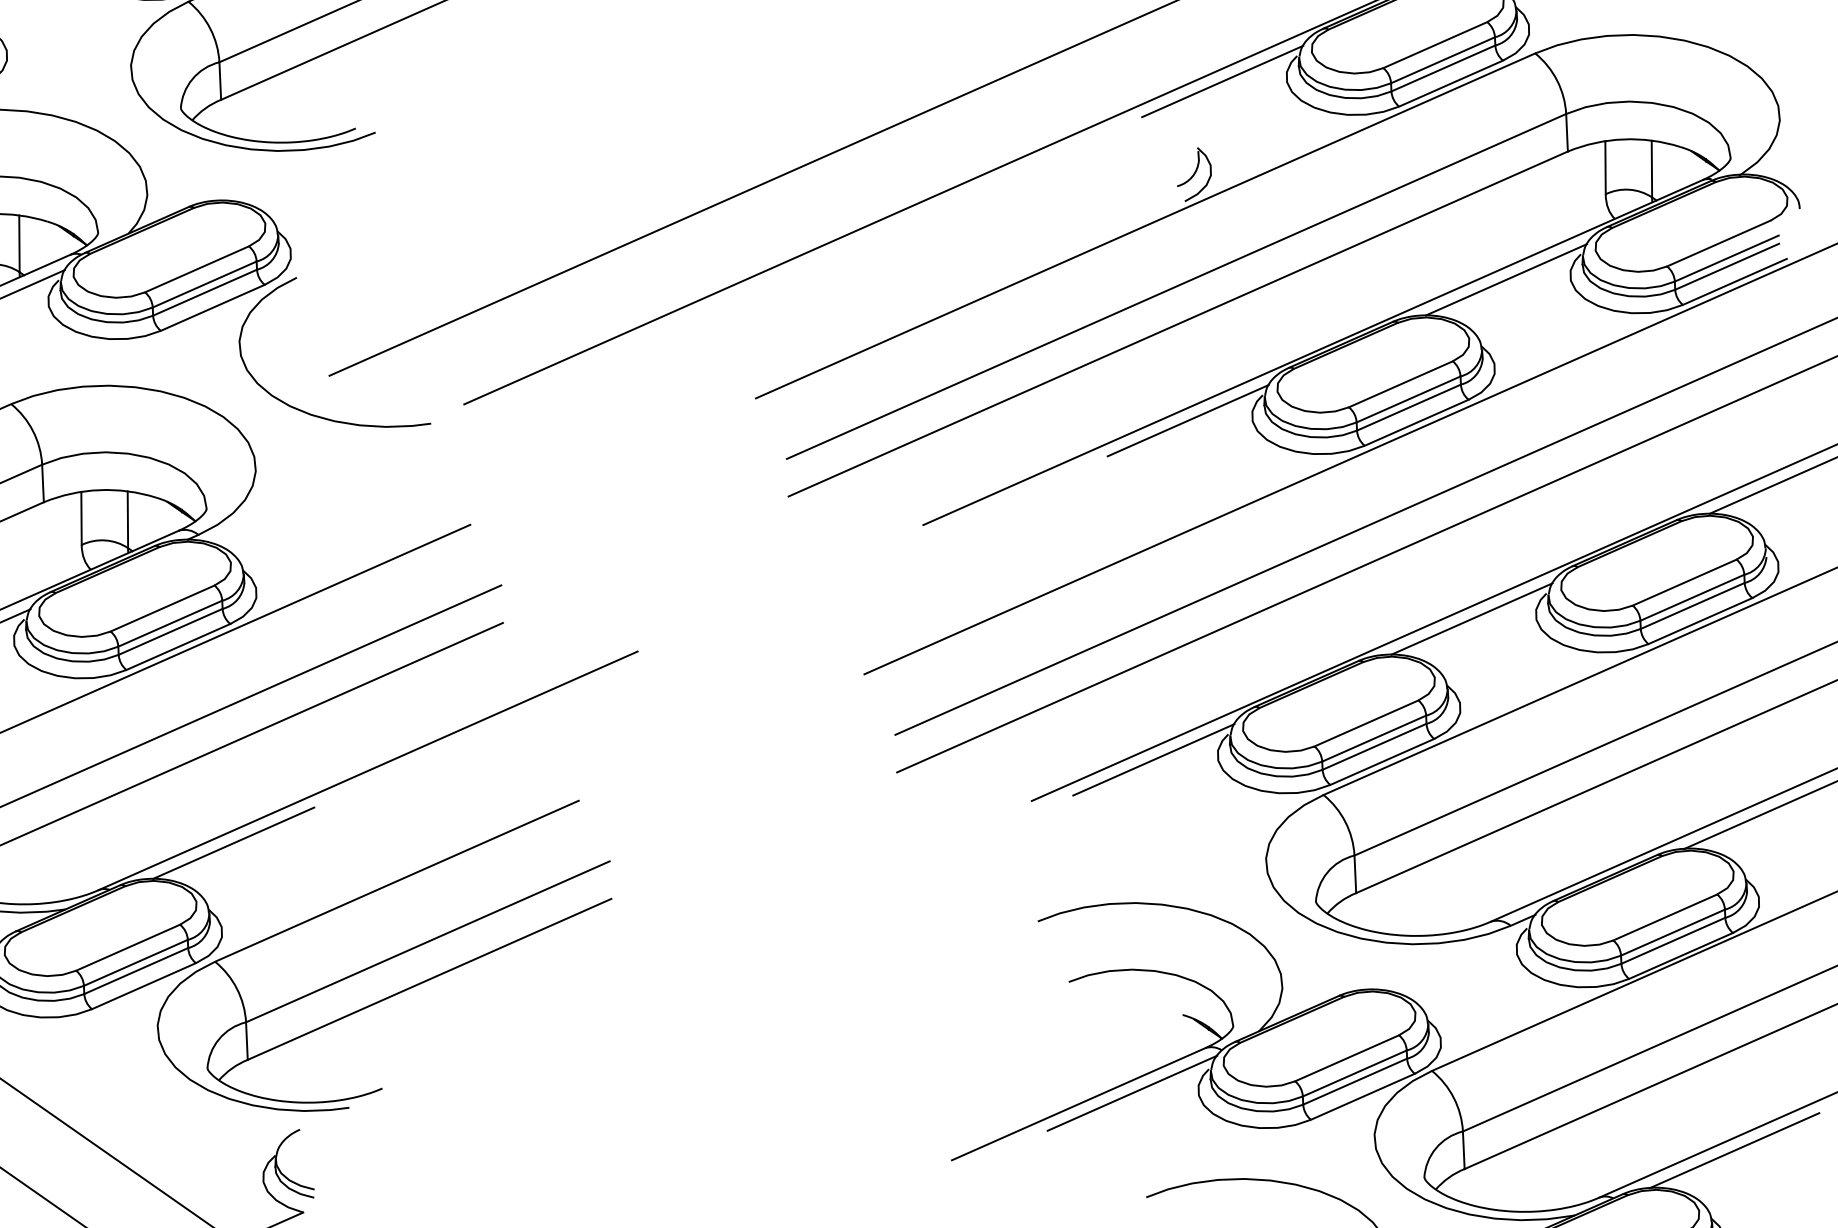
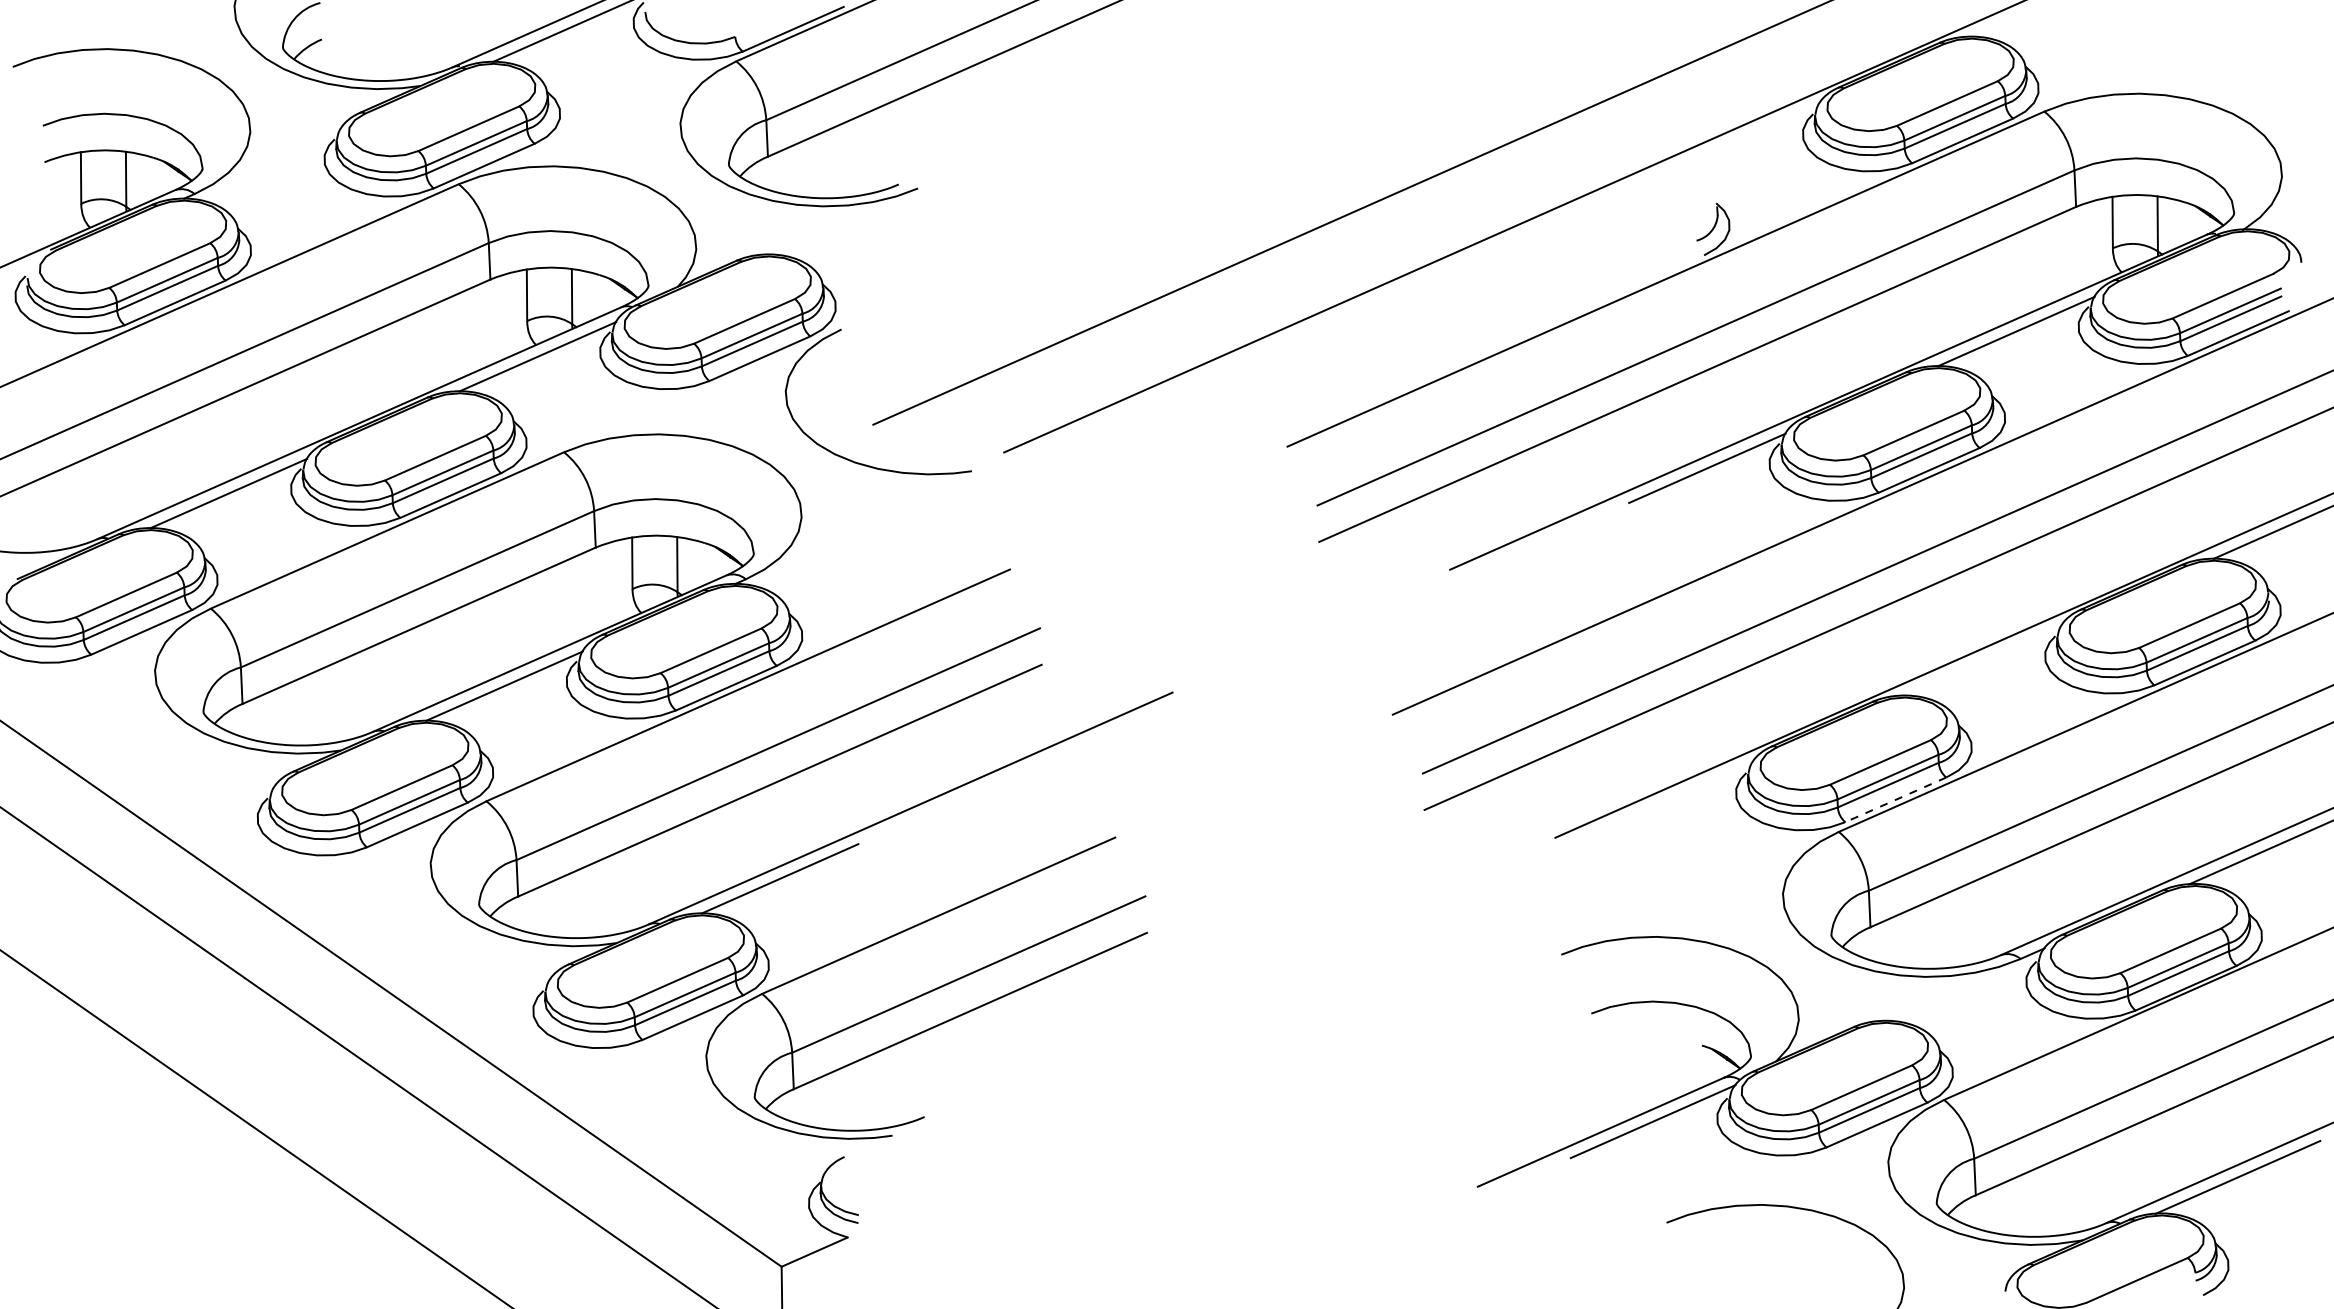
line: (1222, 81) -> (1740, 138), removed
line: (1471, 618) -> (1982, 660), removed
line: (1153, 759) -> (1673, 797), removed
line: (1381, 762) -> (1895, 800), solid -> dashed

